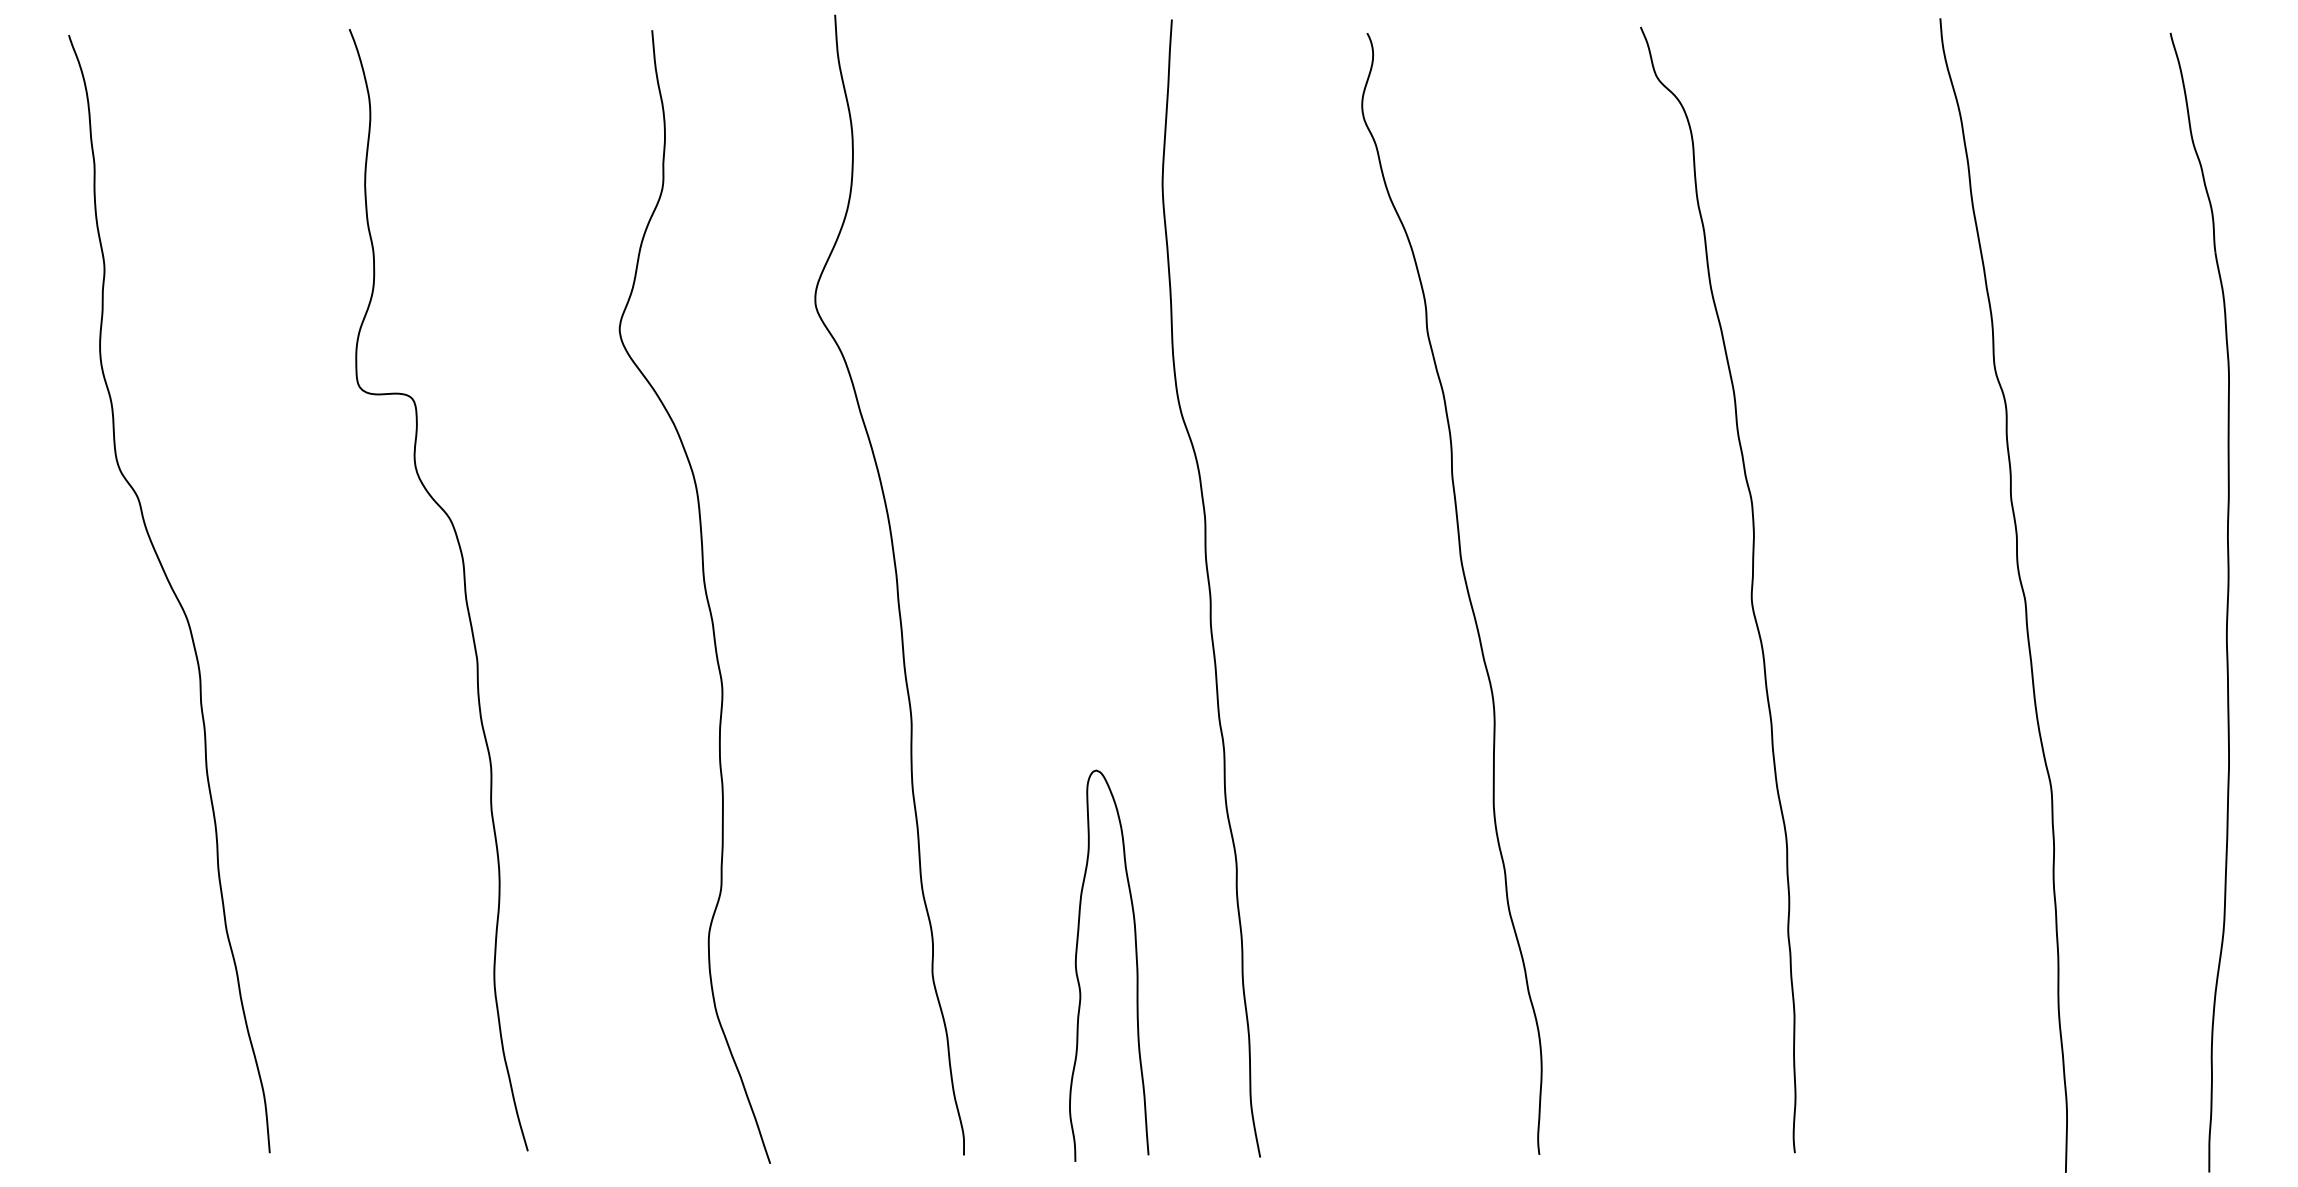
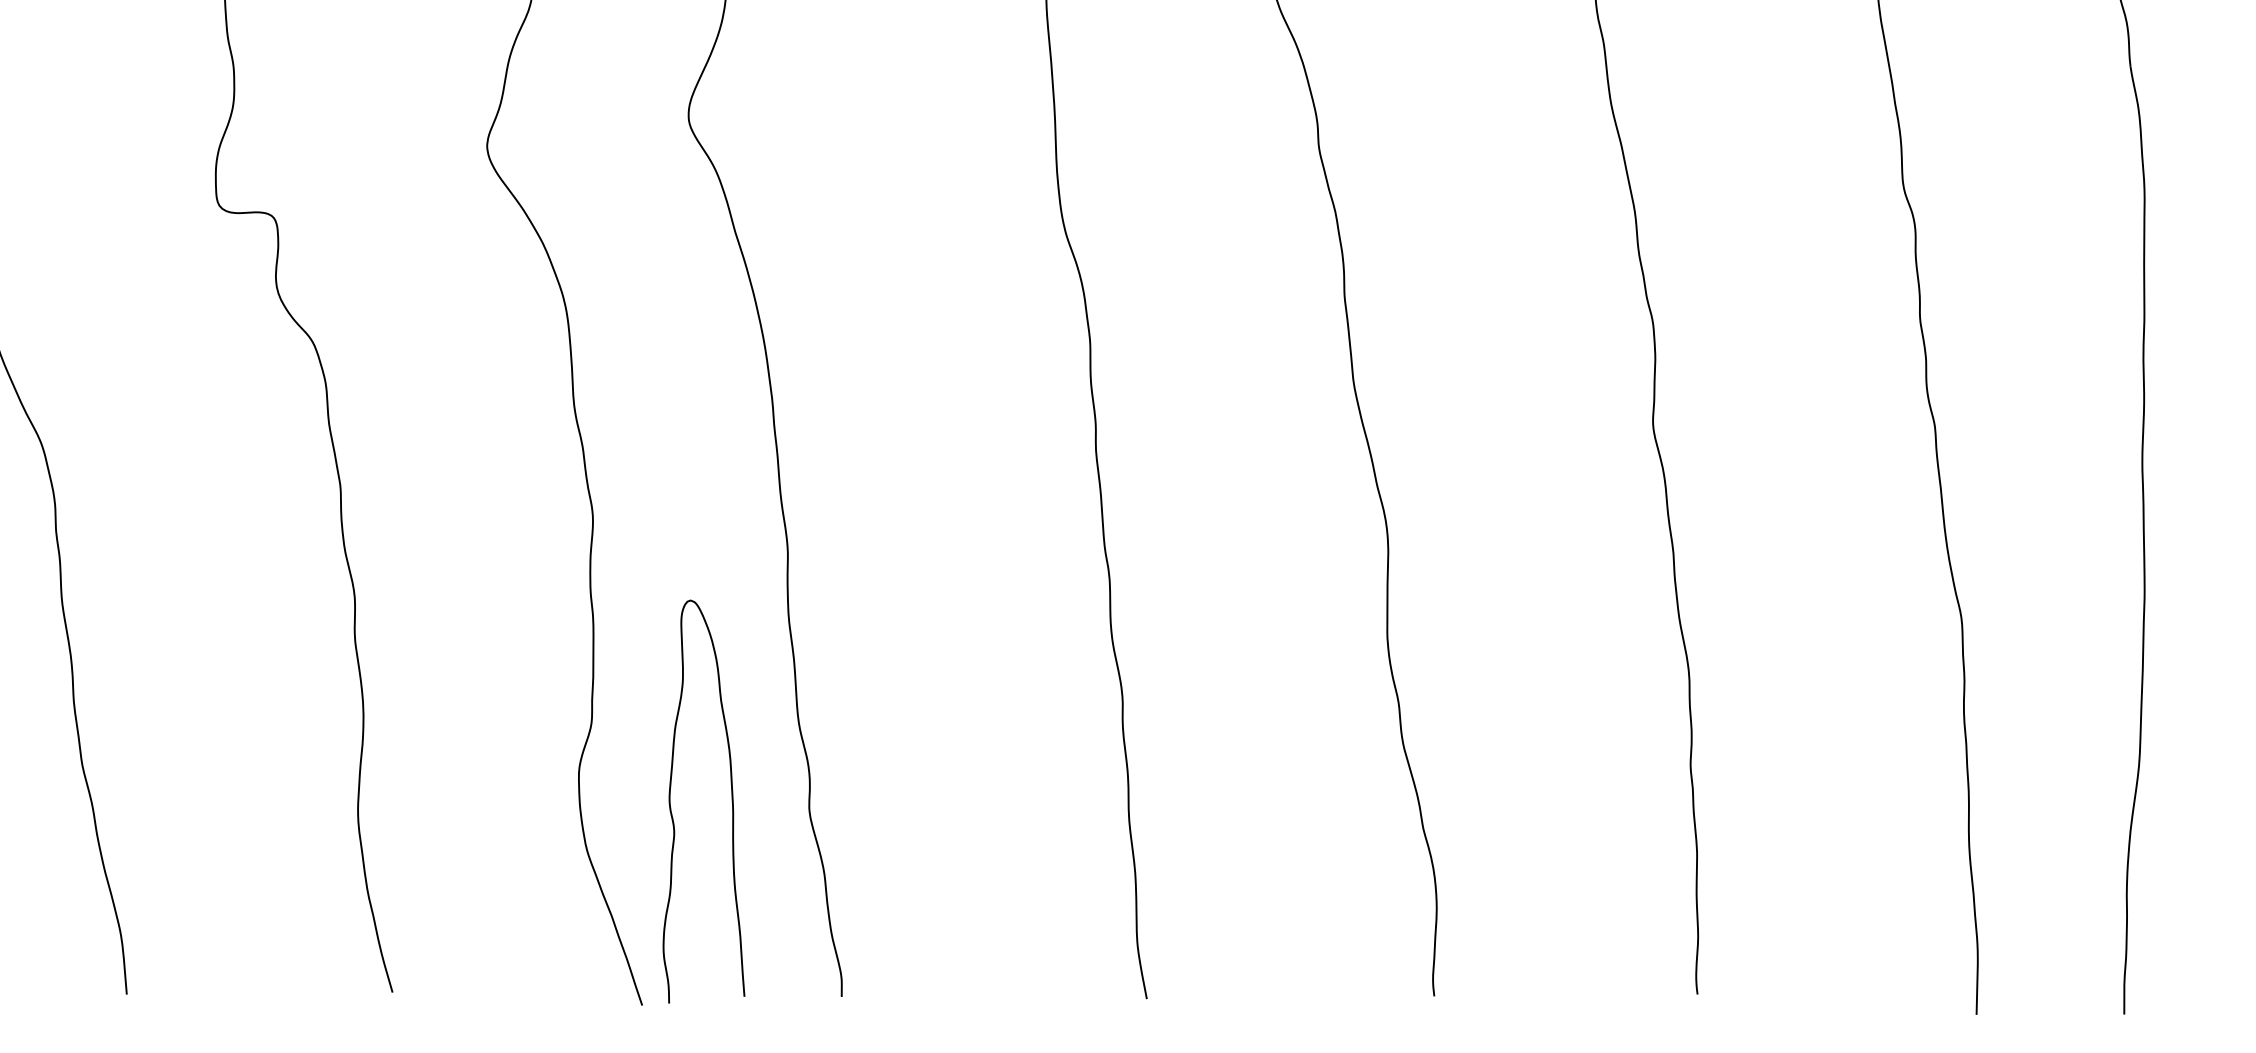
curve: (1135, 958) -> (731, 794), moved

